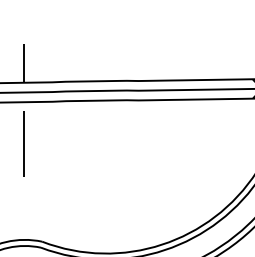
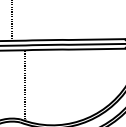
line: (23, 170) -> (24, 84), moved

